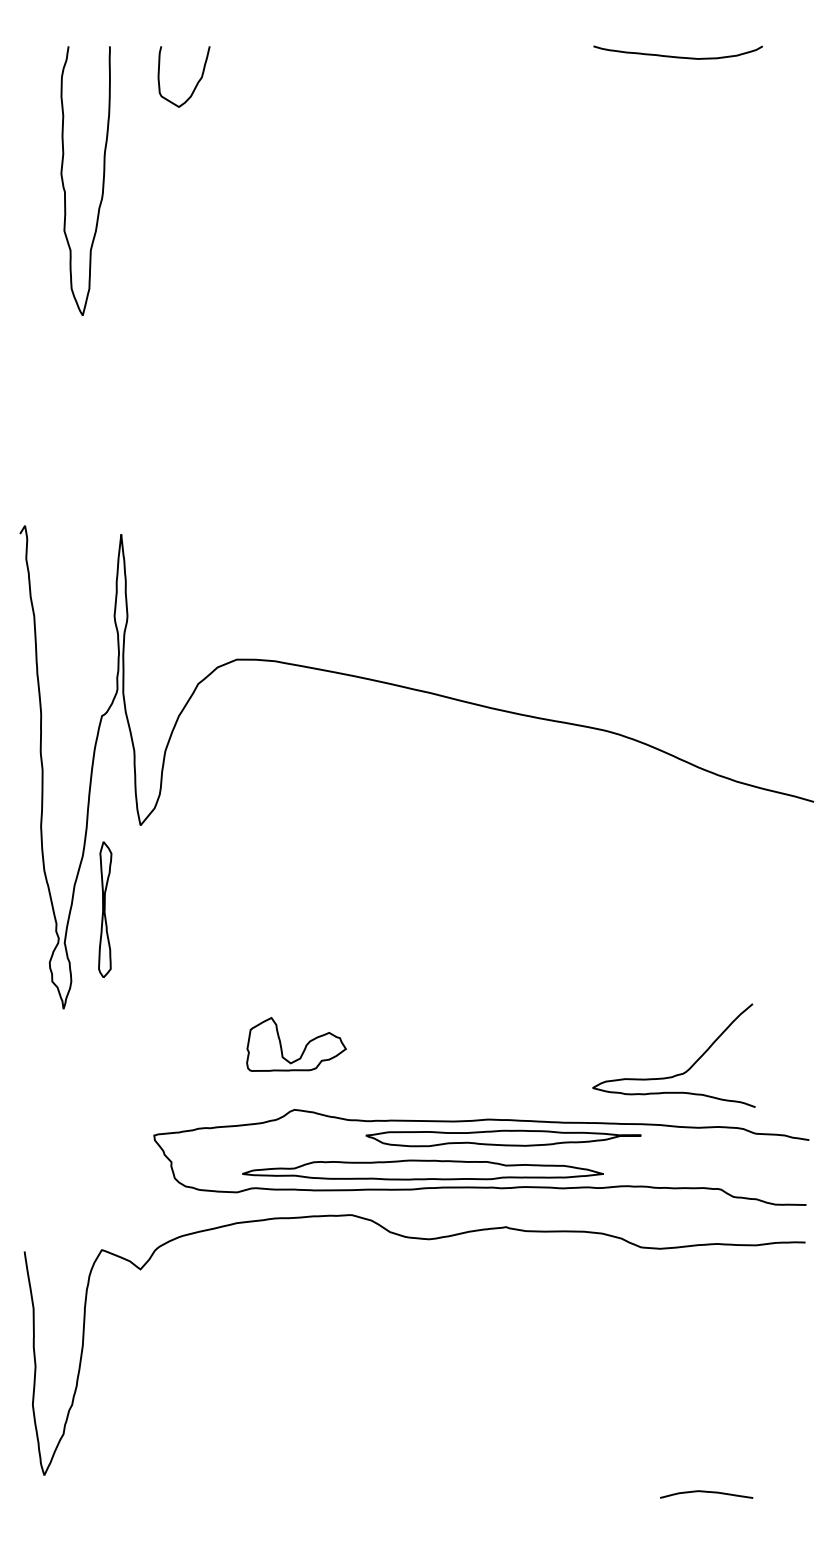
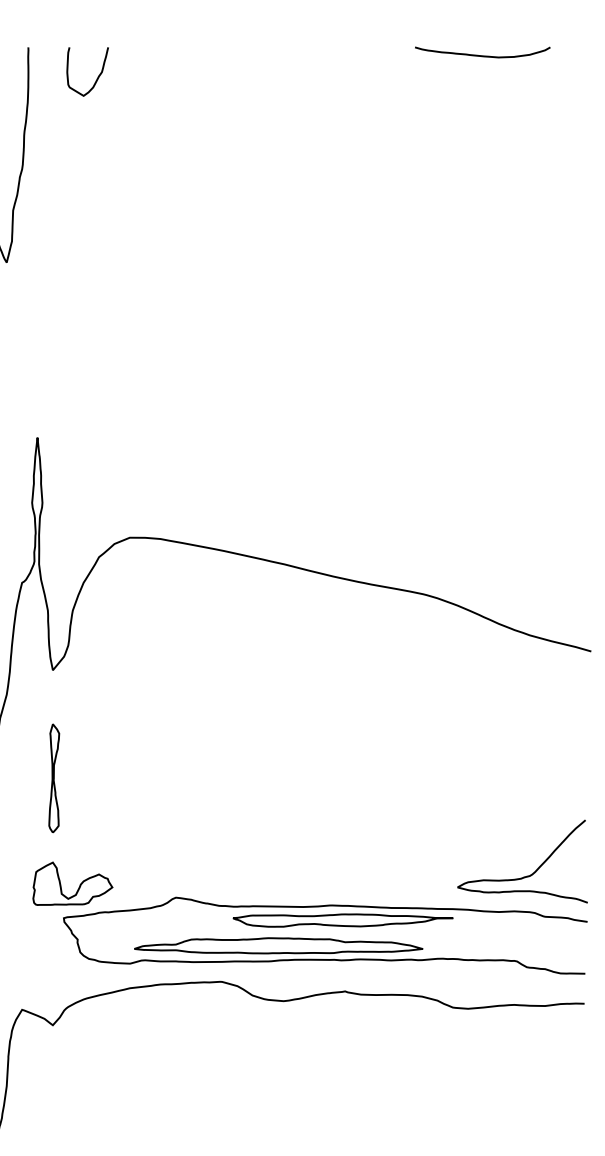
part: (105, 909) -> (54, 778), moved
part: (304, 1047) -> (79, 886), moved
curve: (679, 1073) -> (526, 875), moved

